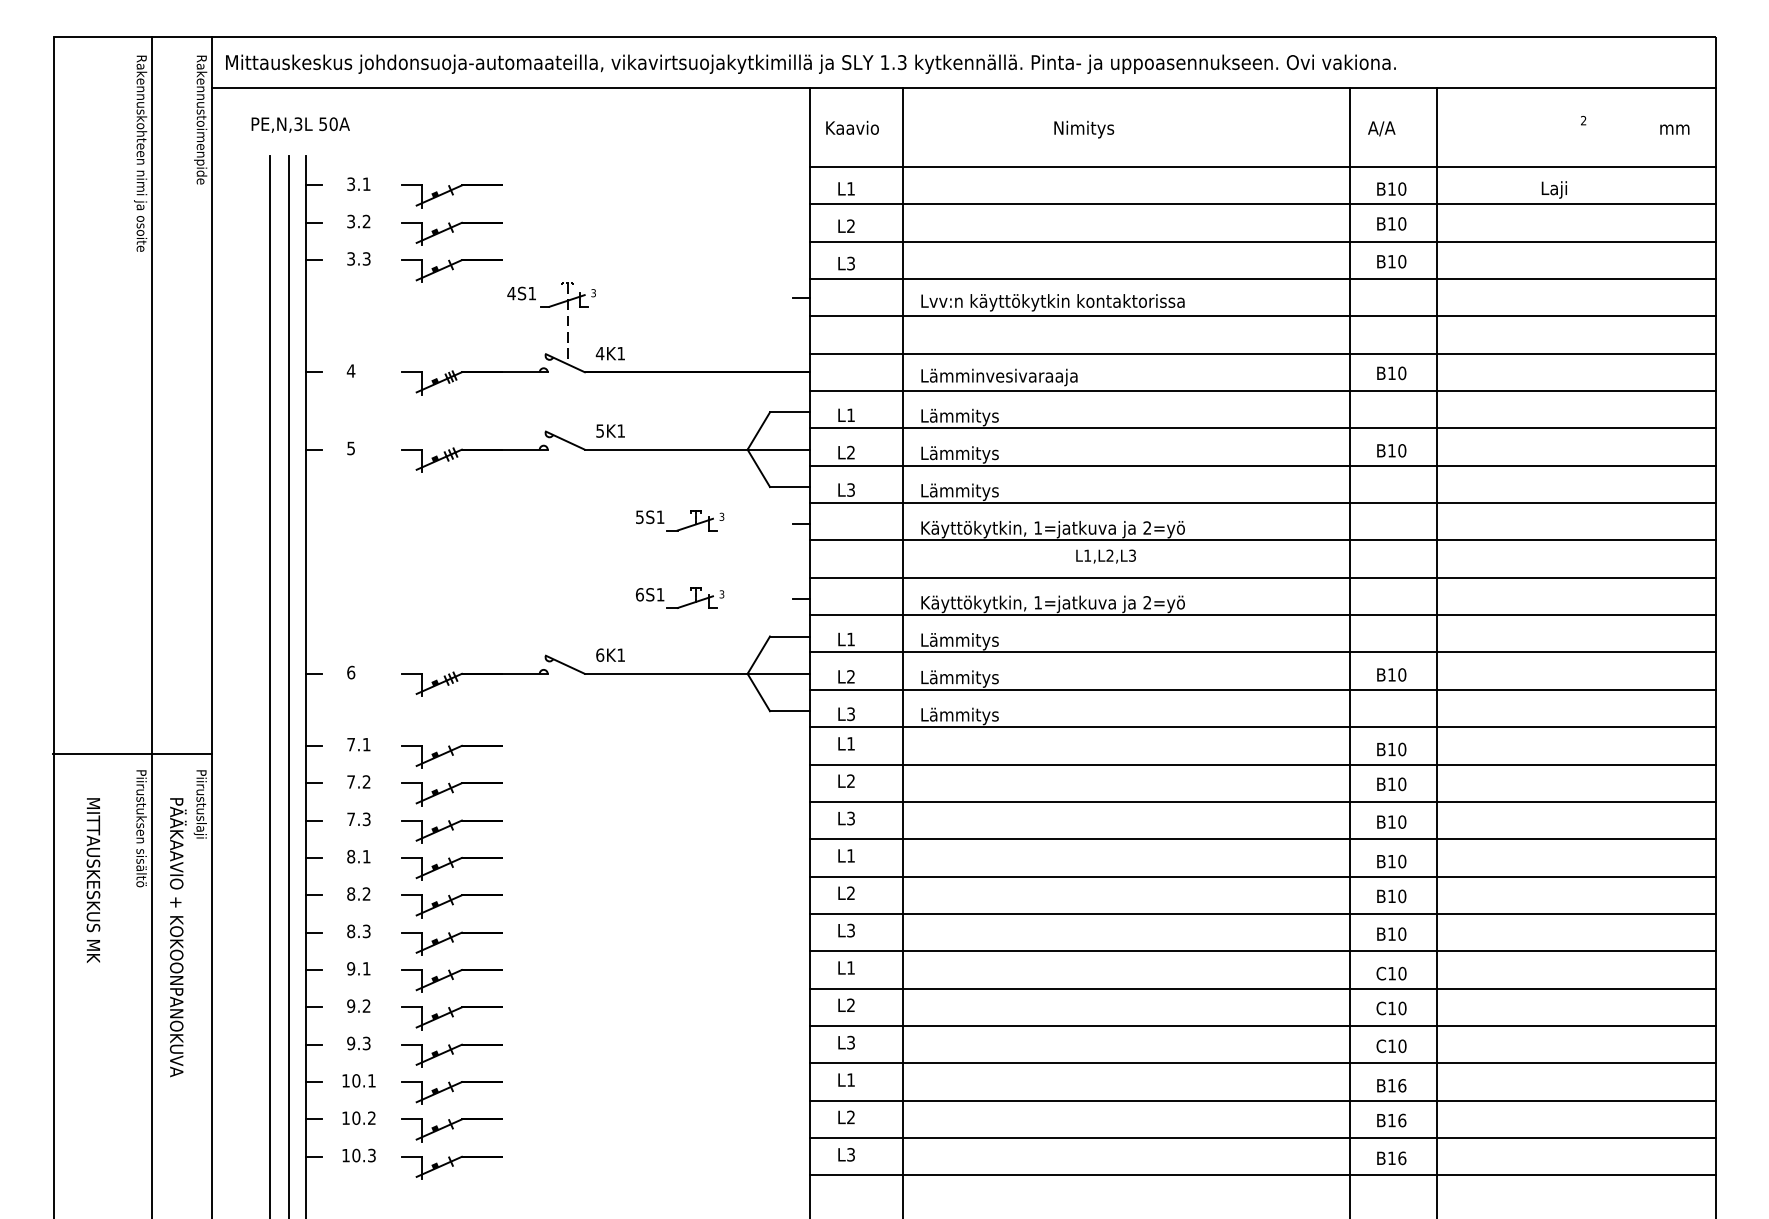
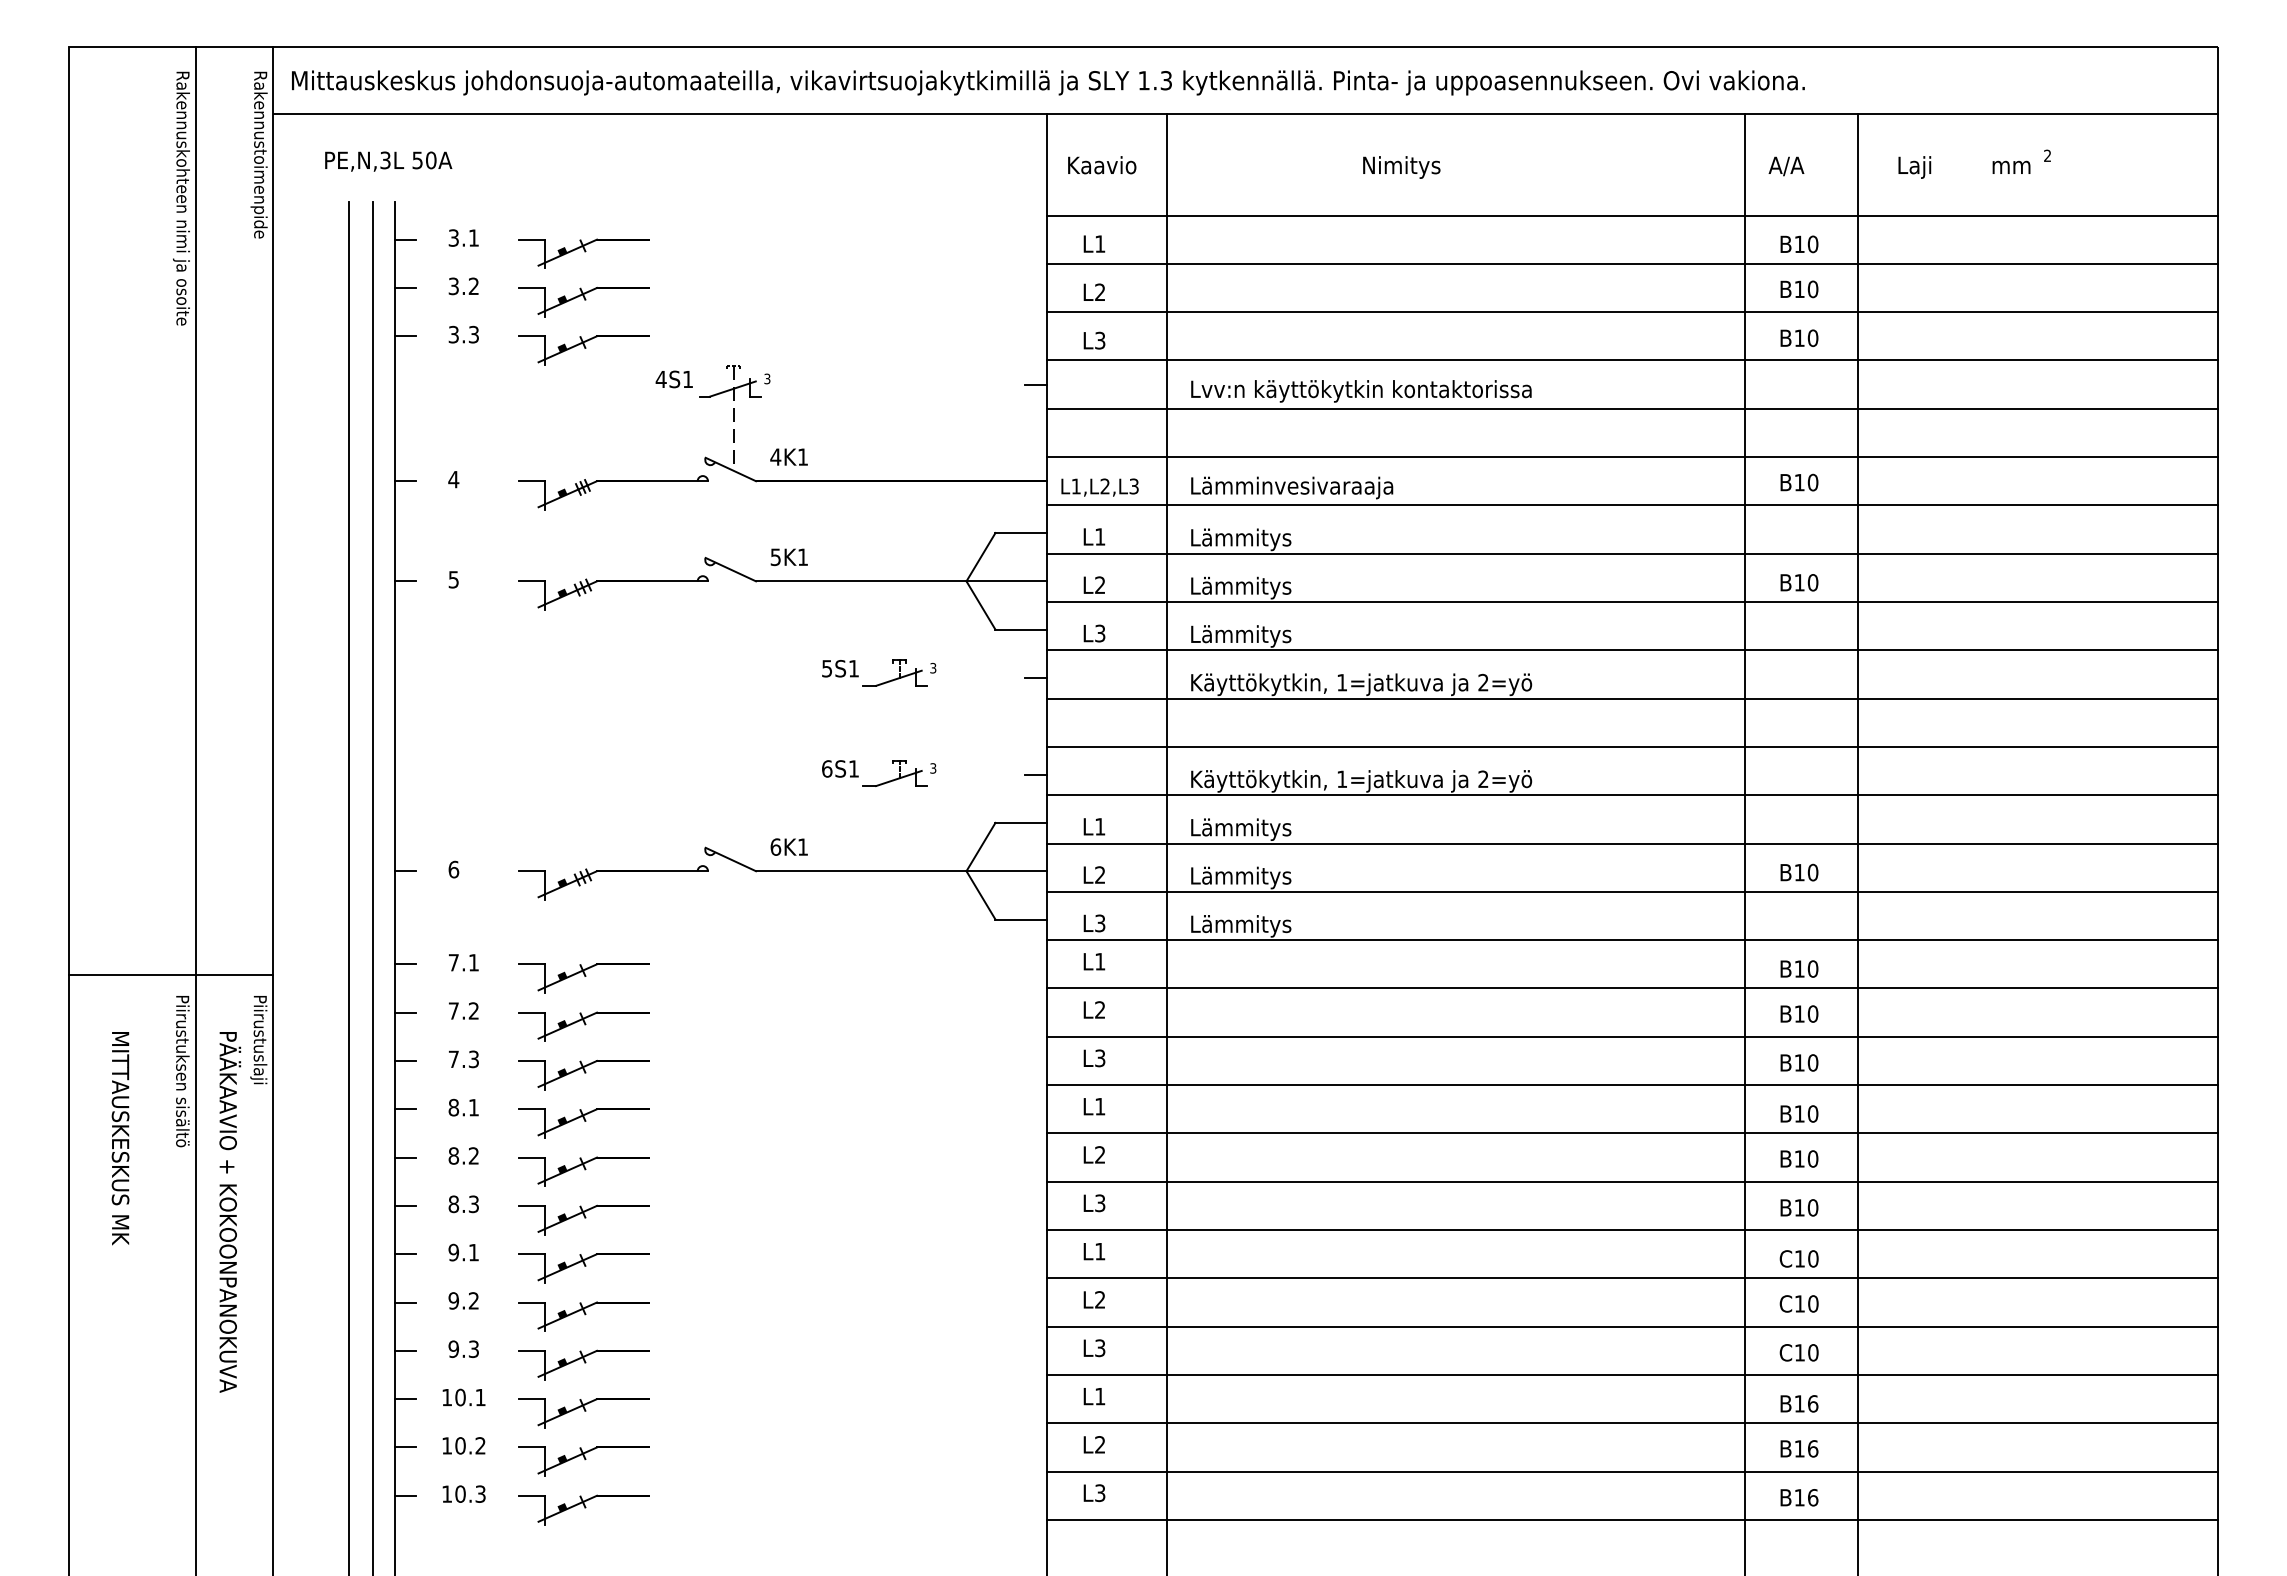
text: (1674, 128) -> (2011, 166), moved
text: (1554, 189) -> (1914, 167), moved
text: (1105, 556) -> (1099, 487), moved

